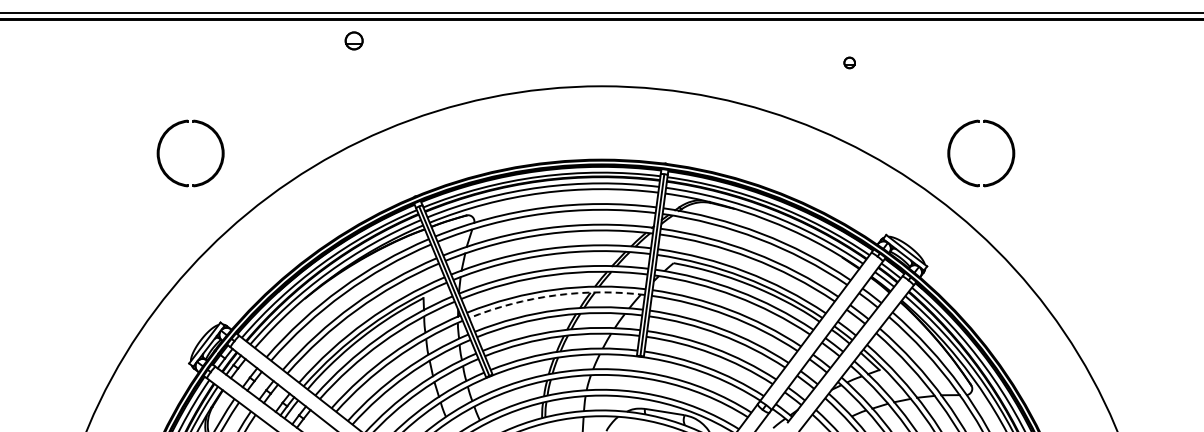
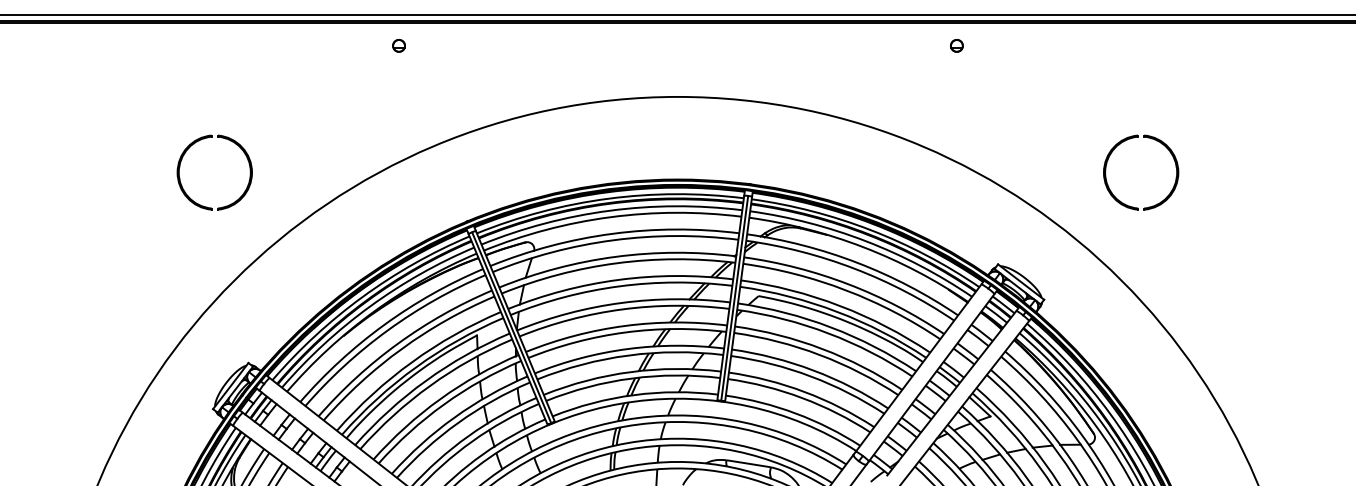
part: (354, 40) -> (399, 45), size x0.62
part: (849, 62) -> (956, 45), moved
part: (1011, 148) -> (1175, 166), moved
arc: (555, 295) -> (625, 332), dashed -> solid

